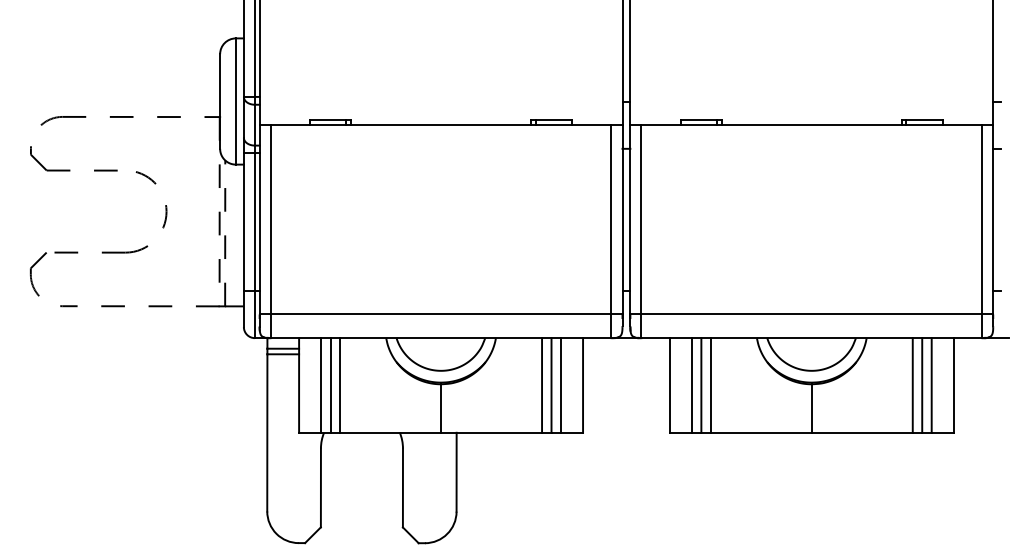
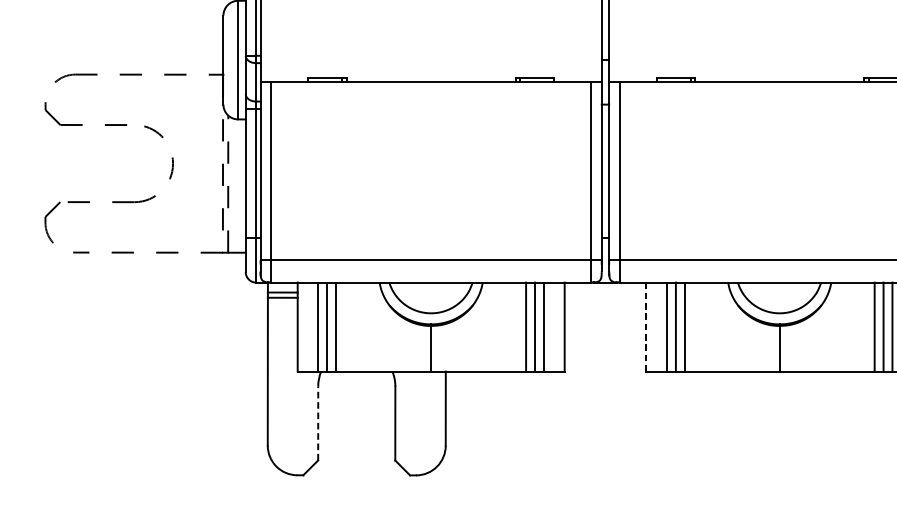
line: (669, 384) -> (645, 326), solid -> dashed
line: (320, 487) -> (317, 423), solid -> dashed

